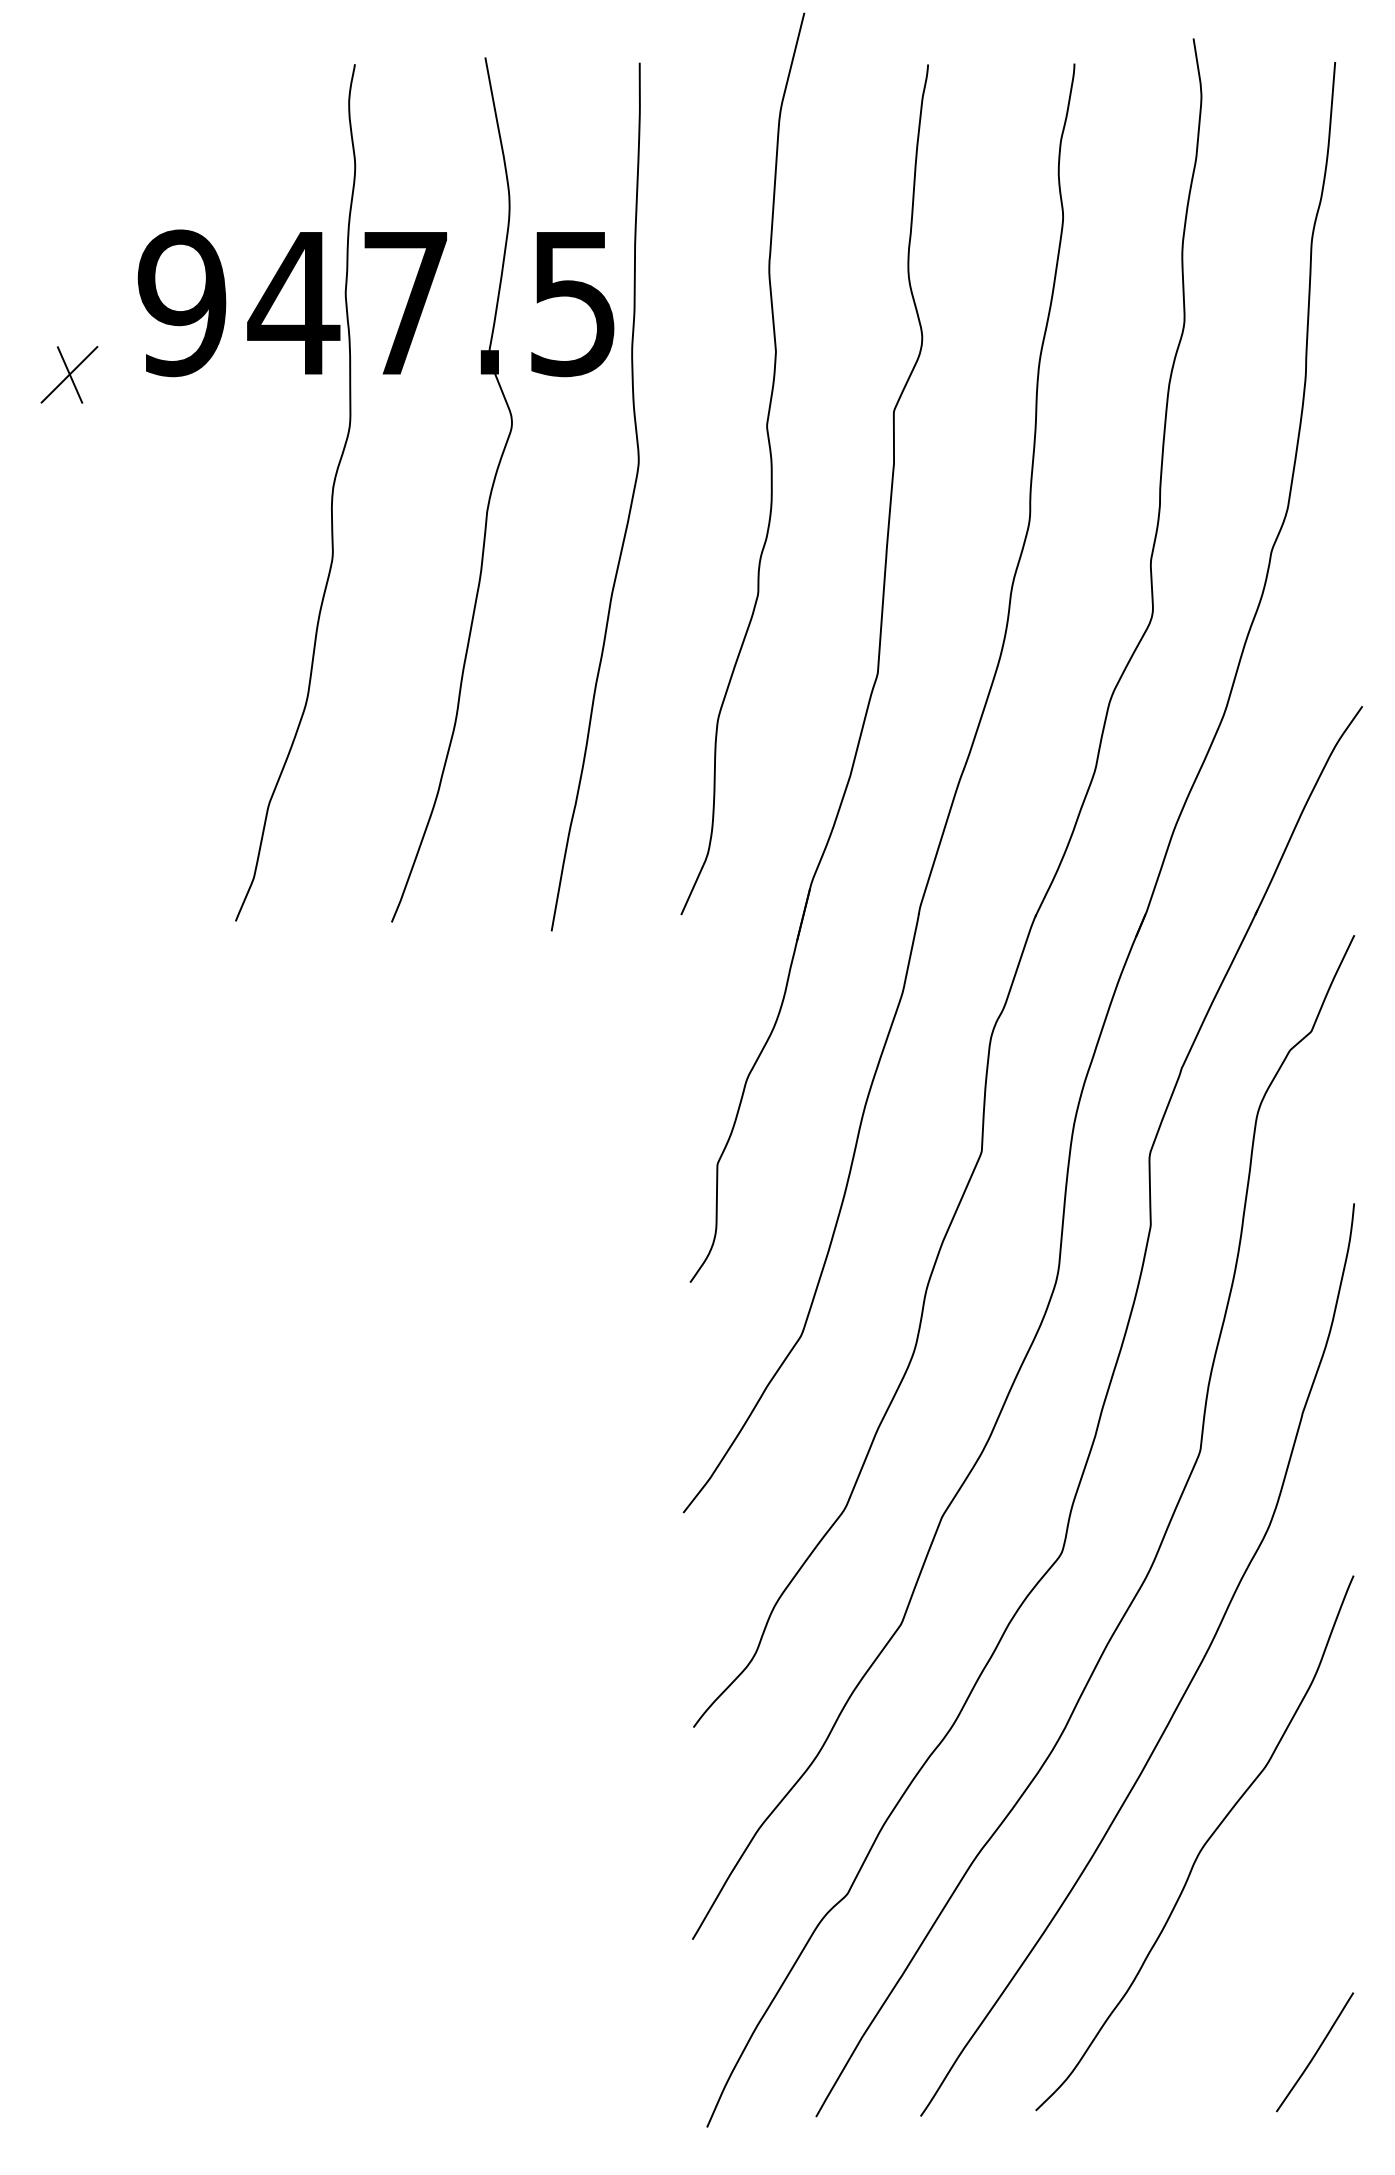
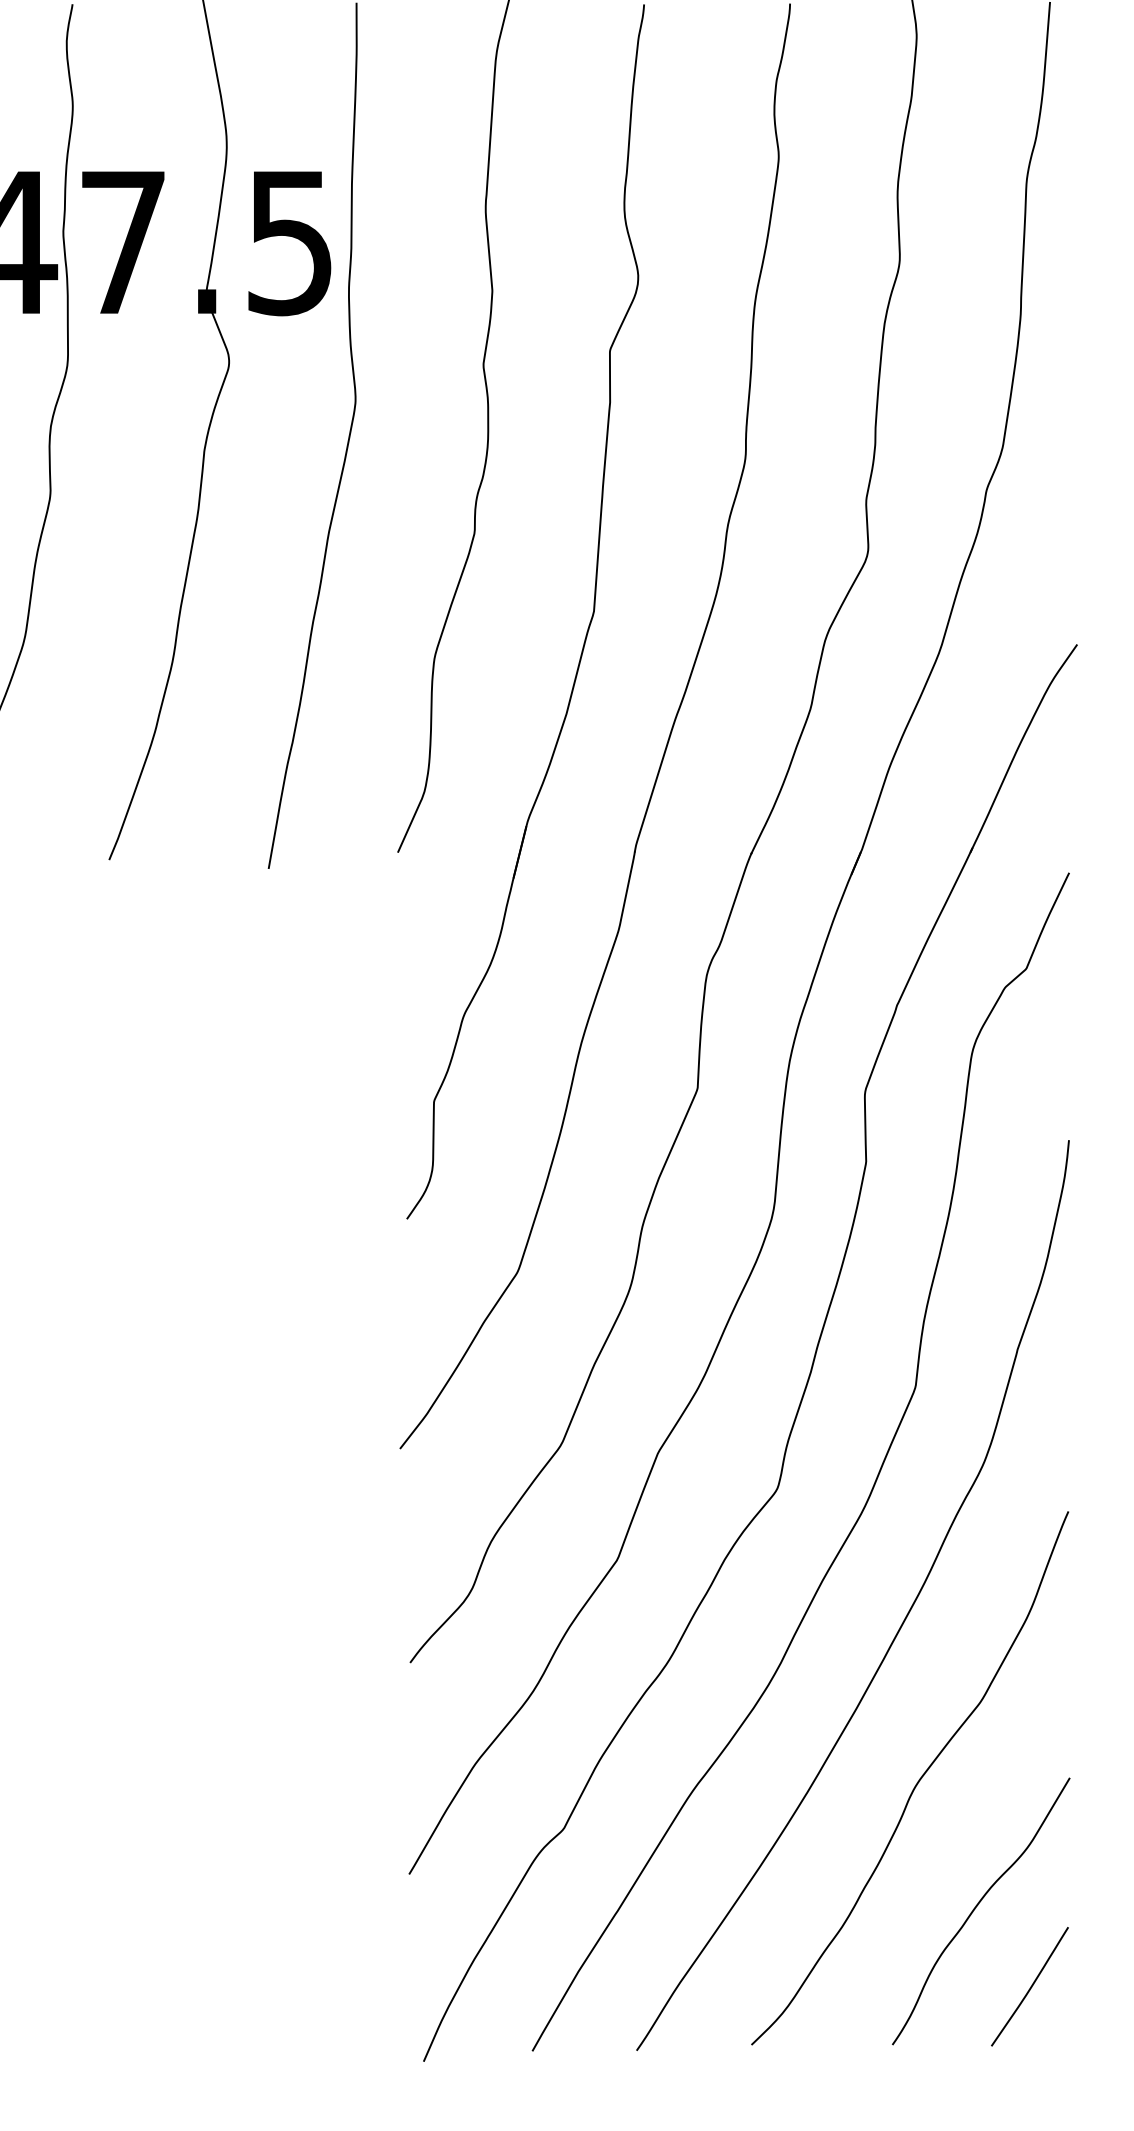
curve: (1261, 1973) -> (976, 1908), added

